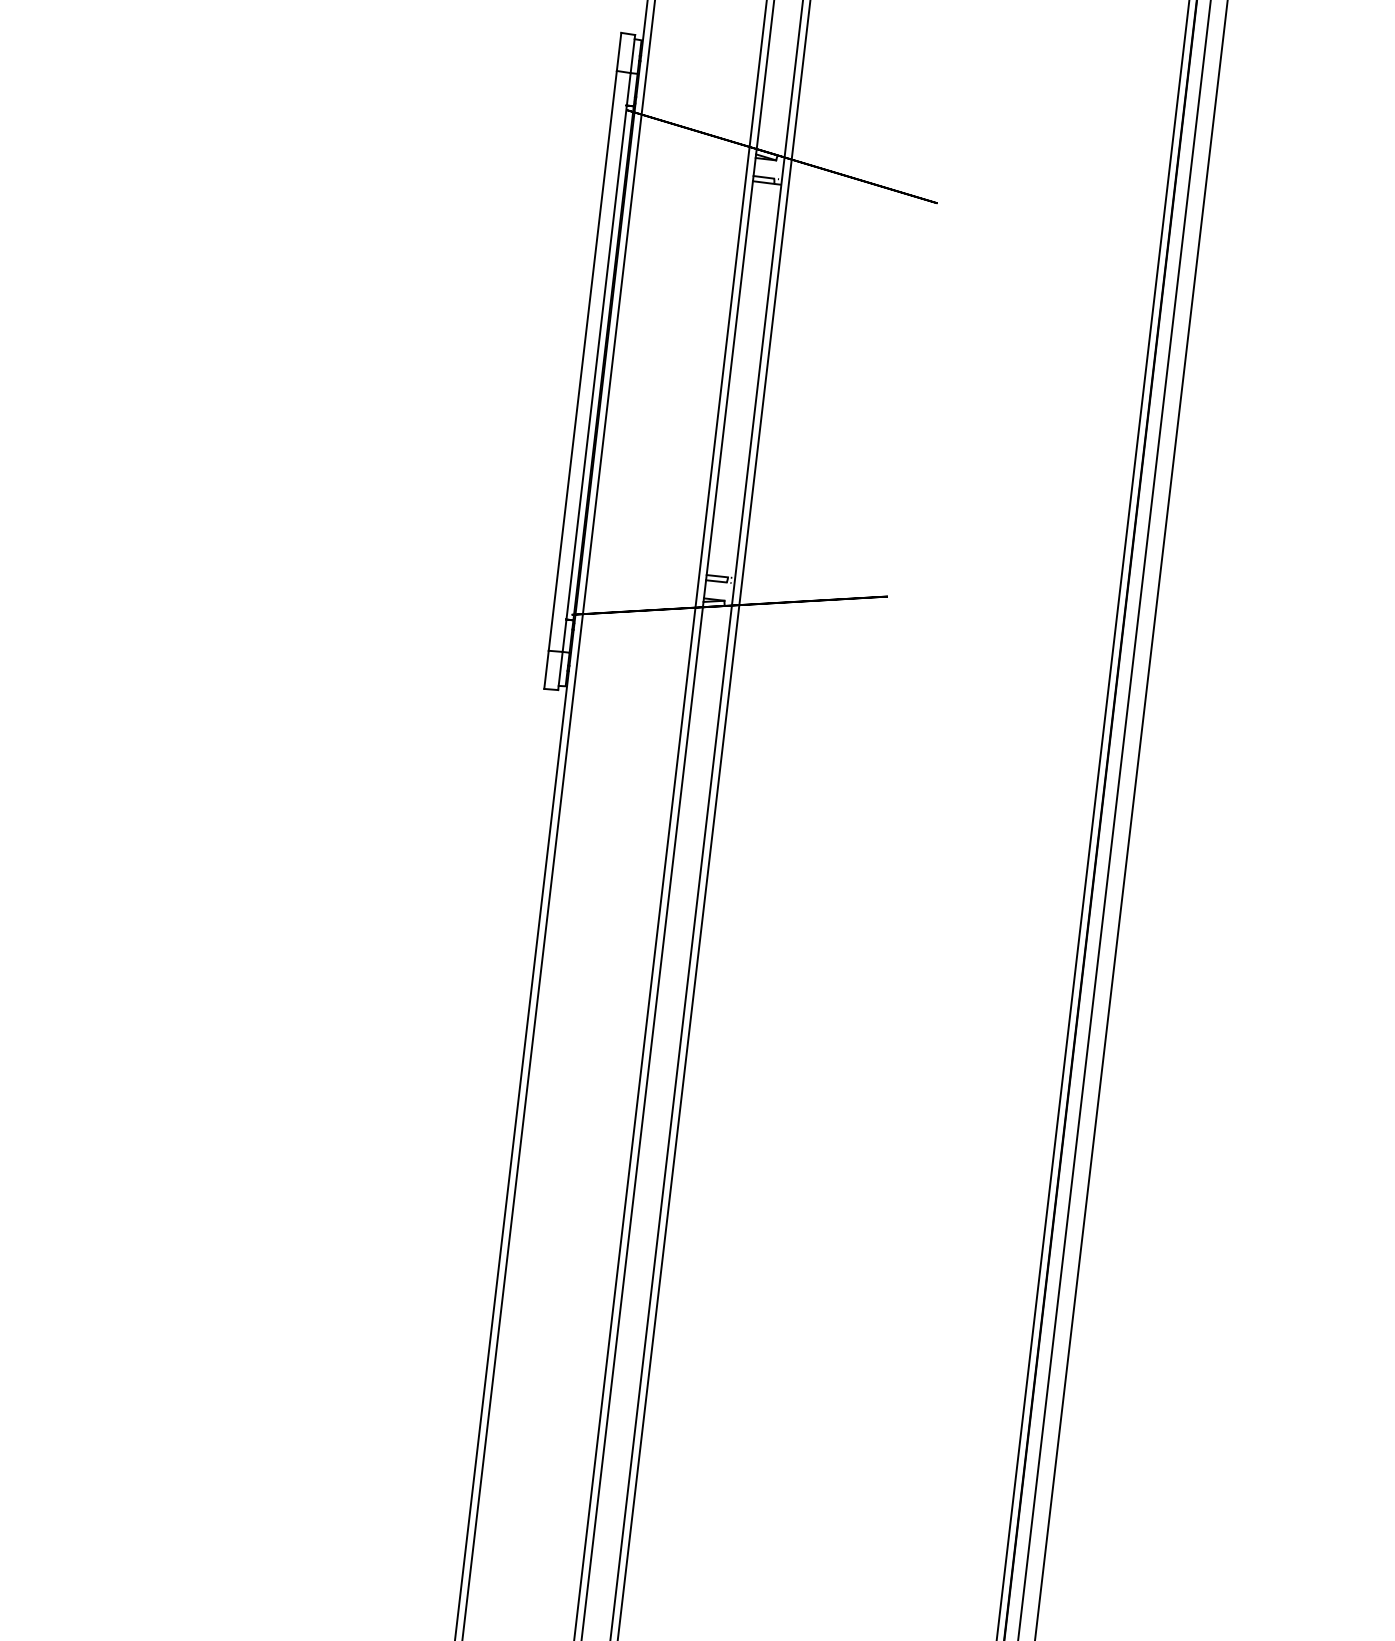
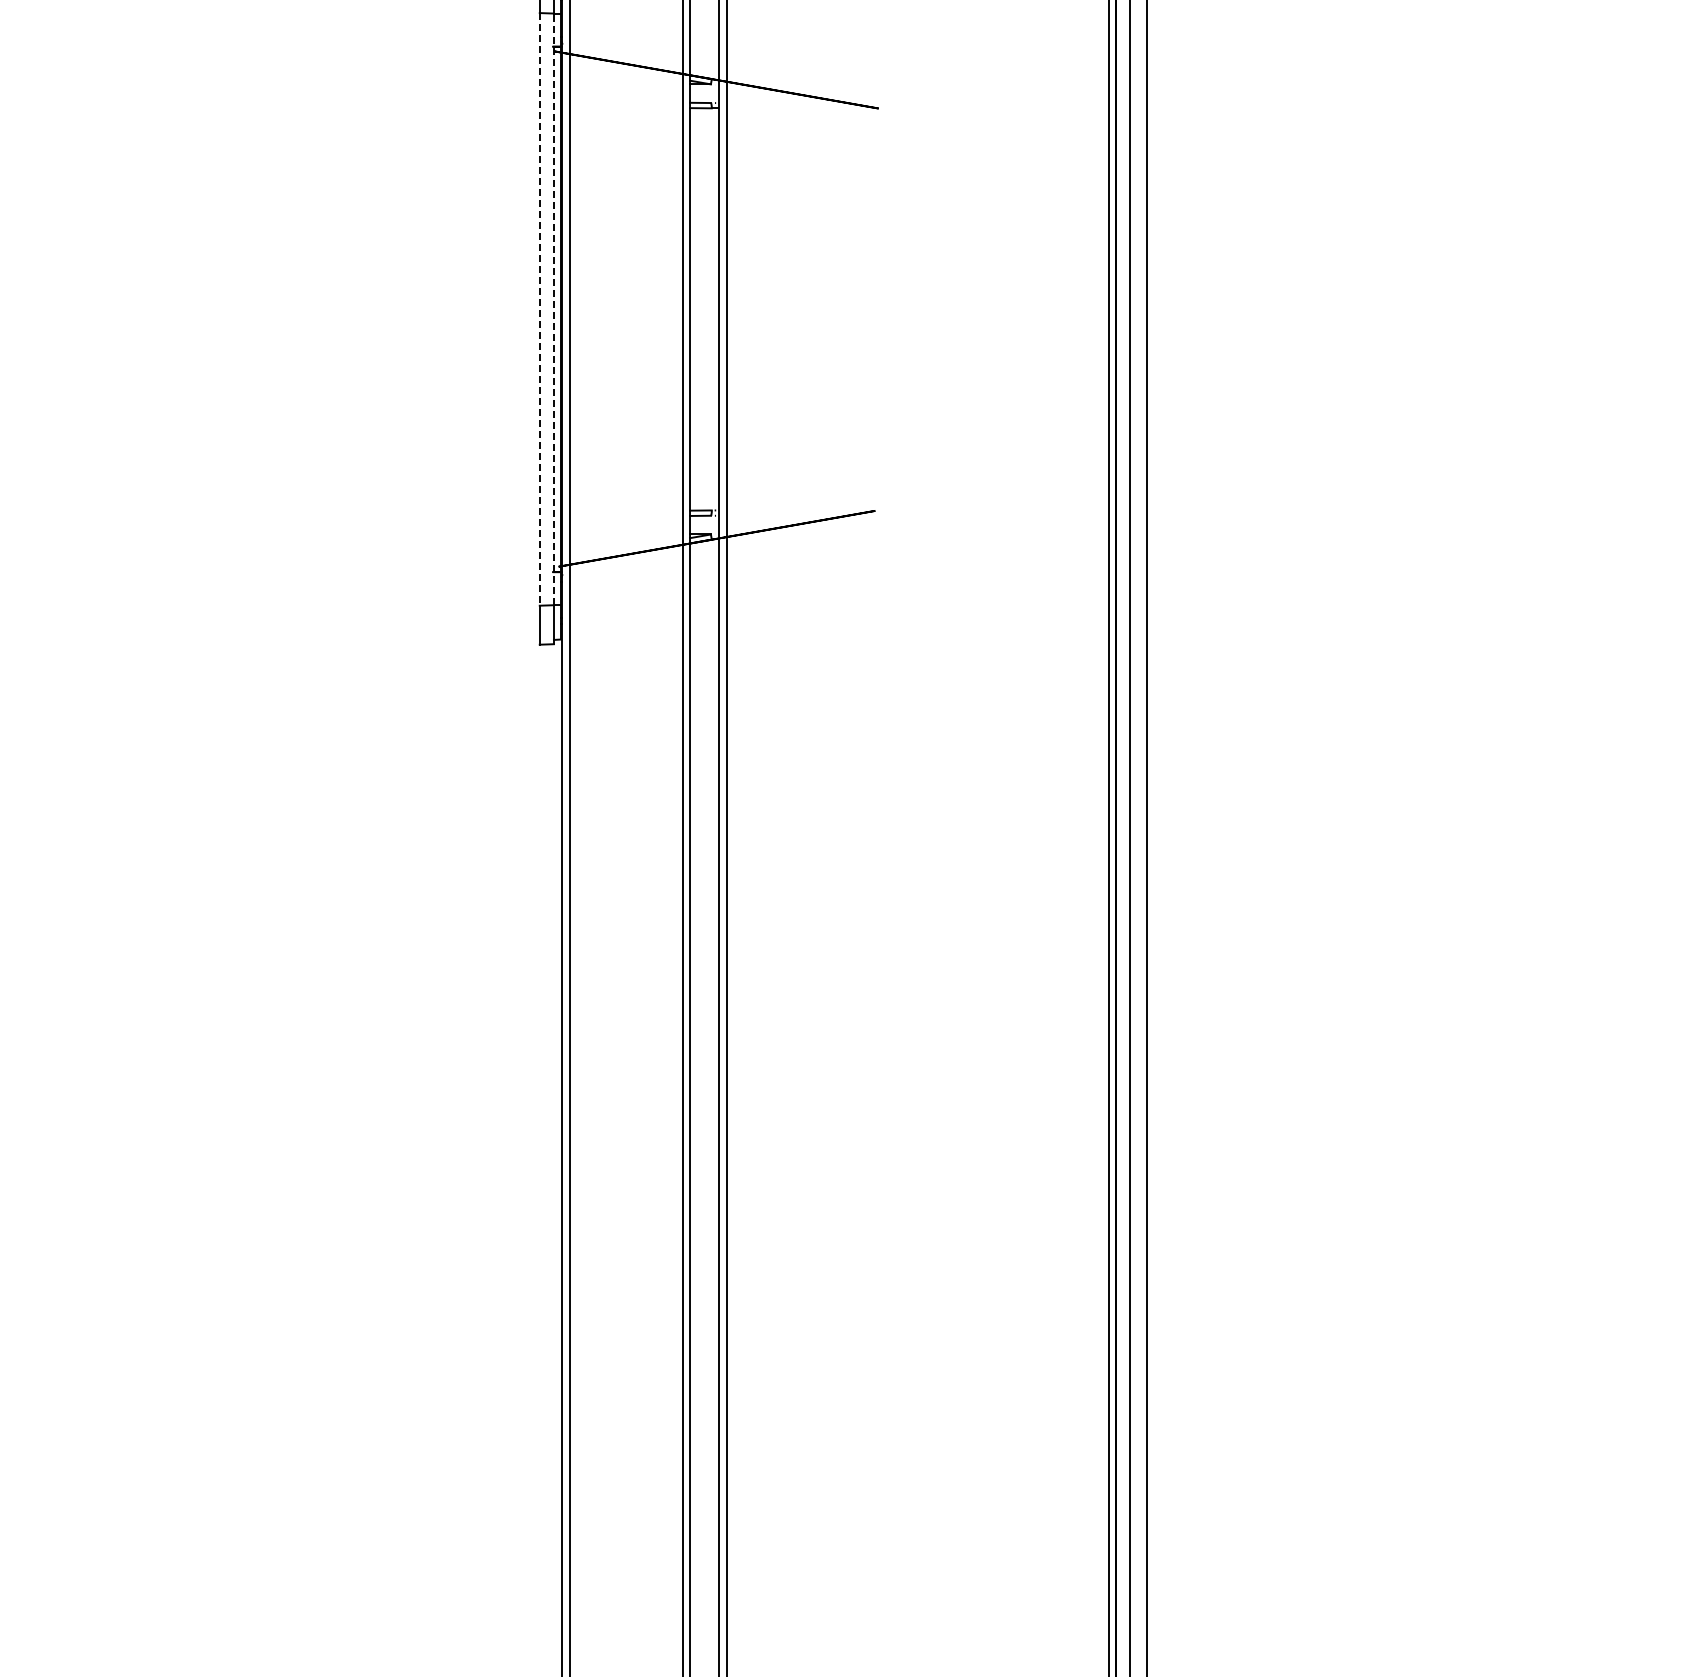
line: (582, 360) -> (539, 309), solid -> dashed
line: (596, 362) -> (553, 309), solid -> dashed

